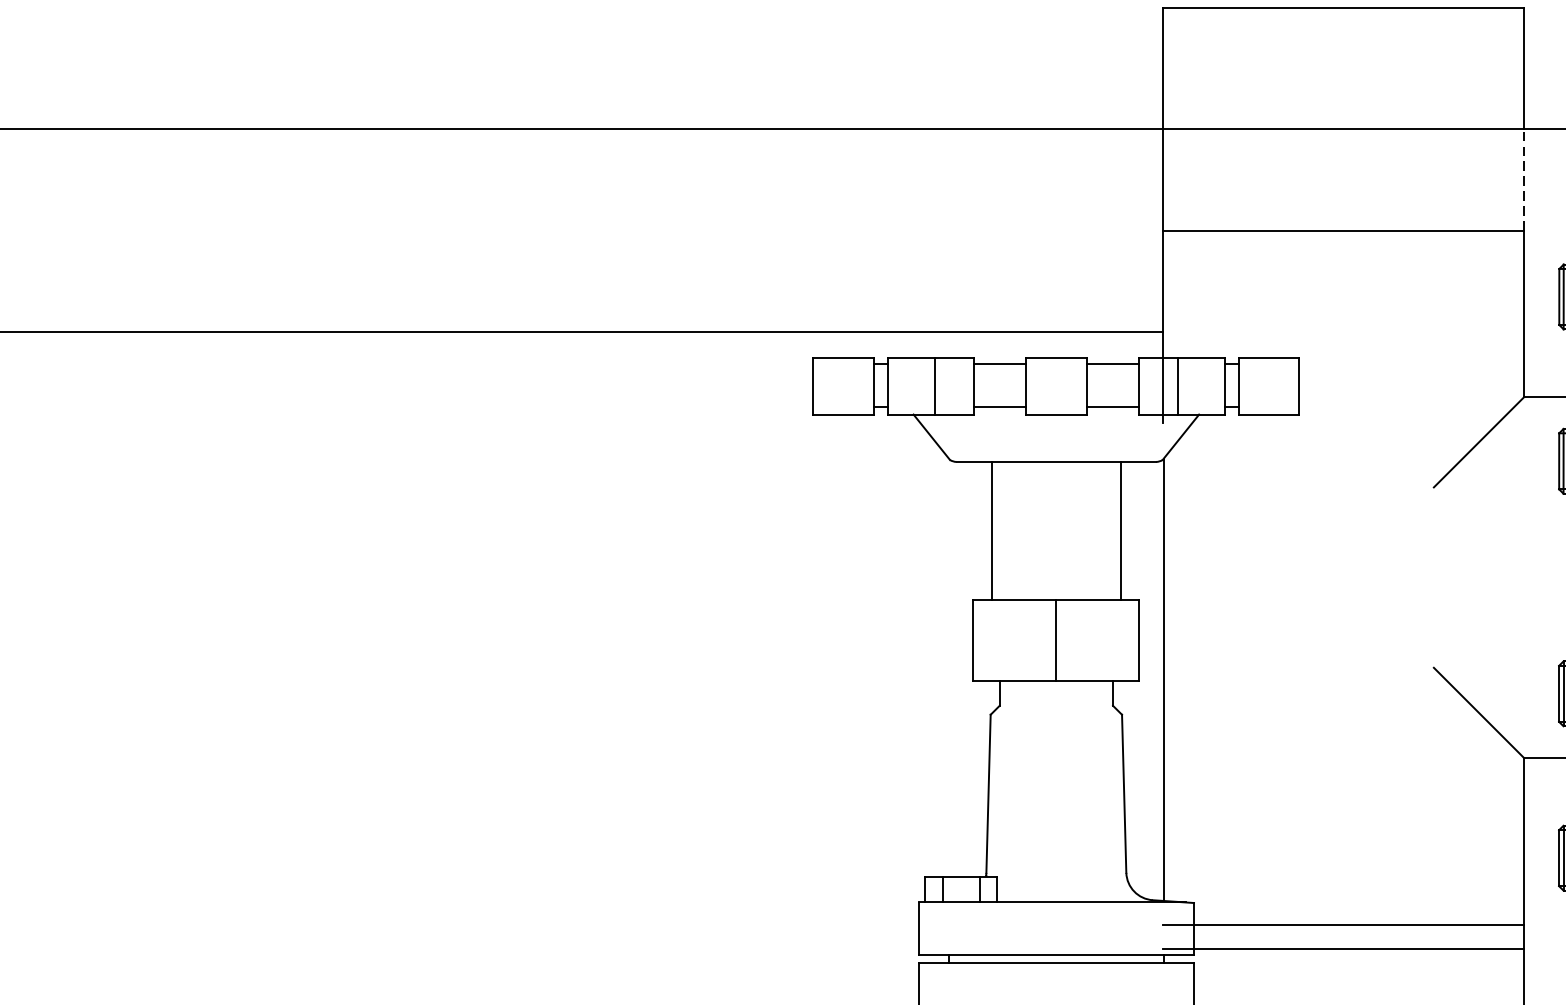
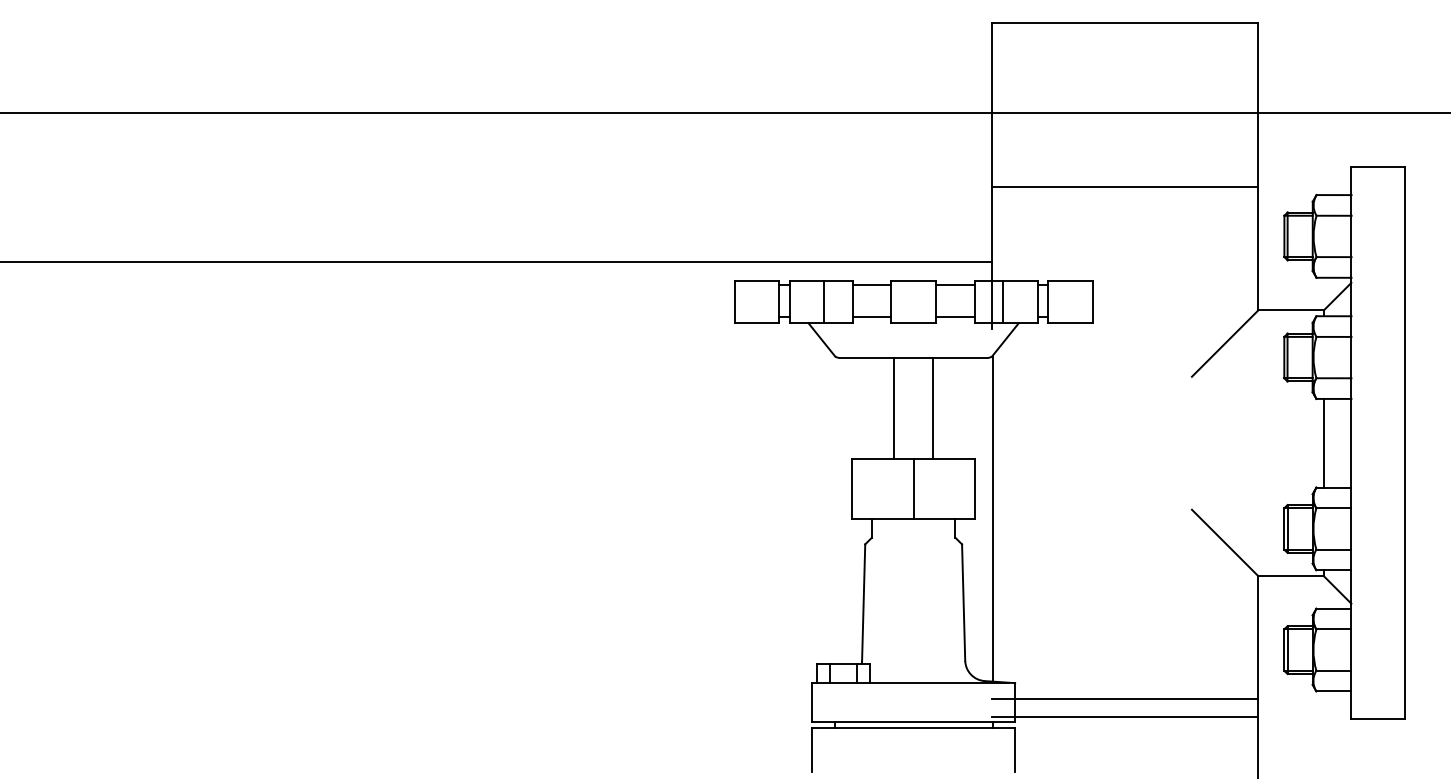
line: (1524, 179) -> (1258, 149), dashed -> solid
line: (992, 530) -> (894, 408), moved
line: (1121, 530) -> (933, 408), moved

